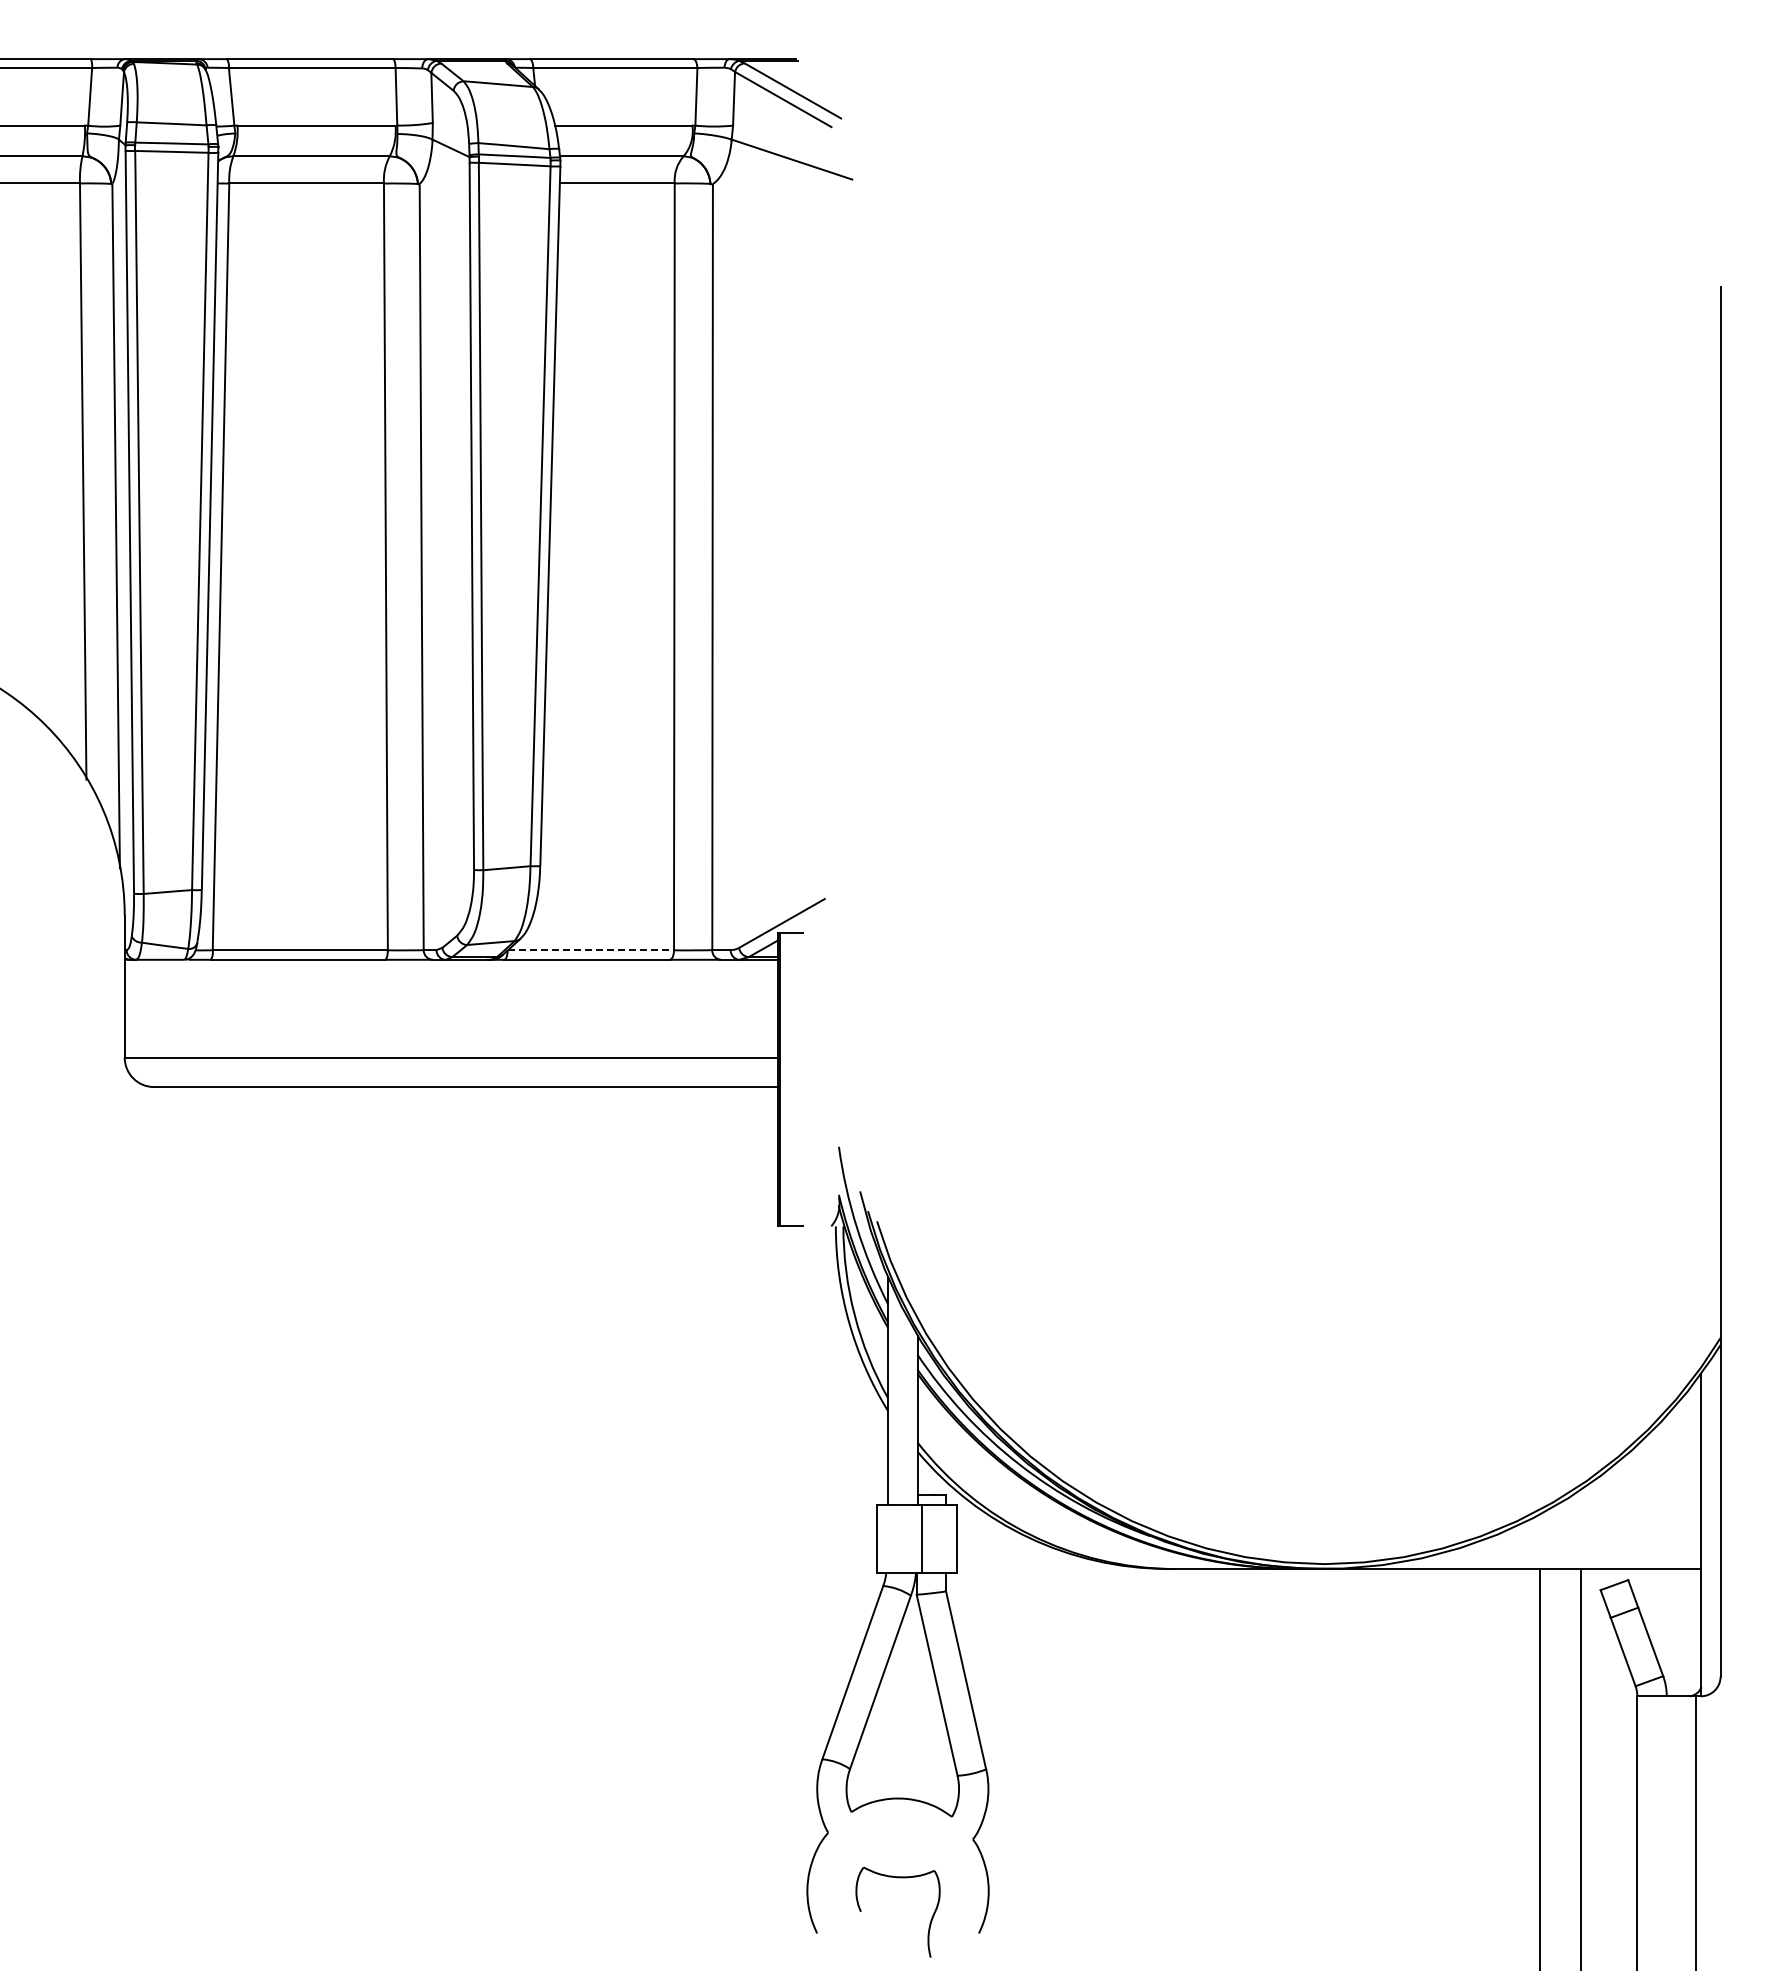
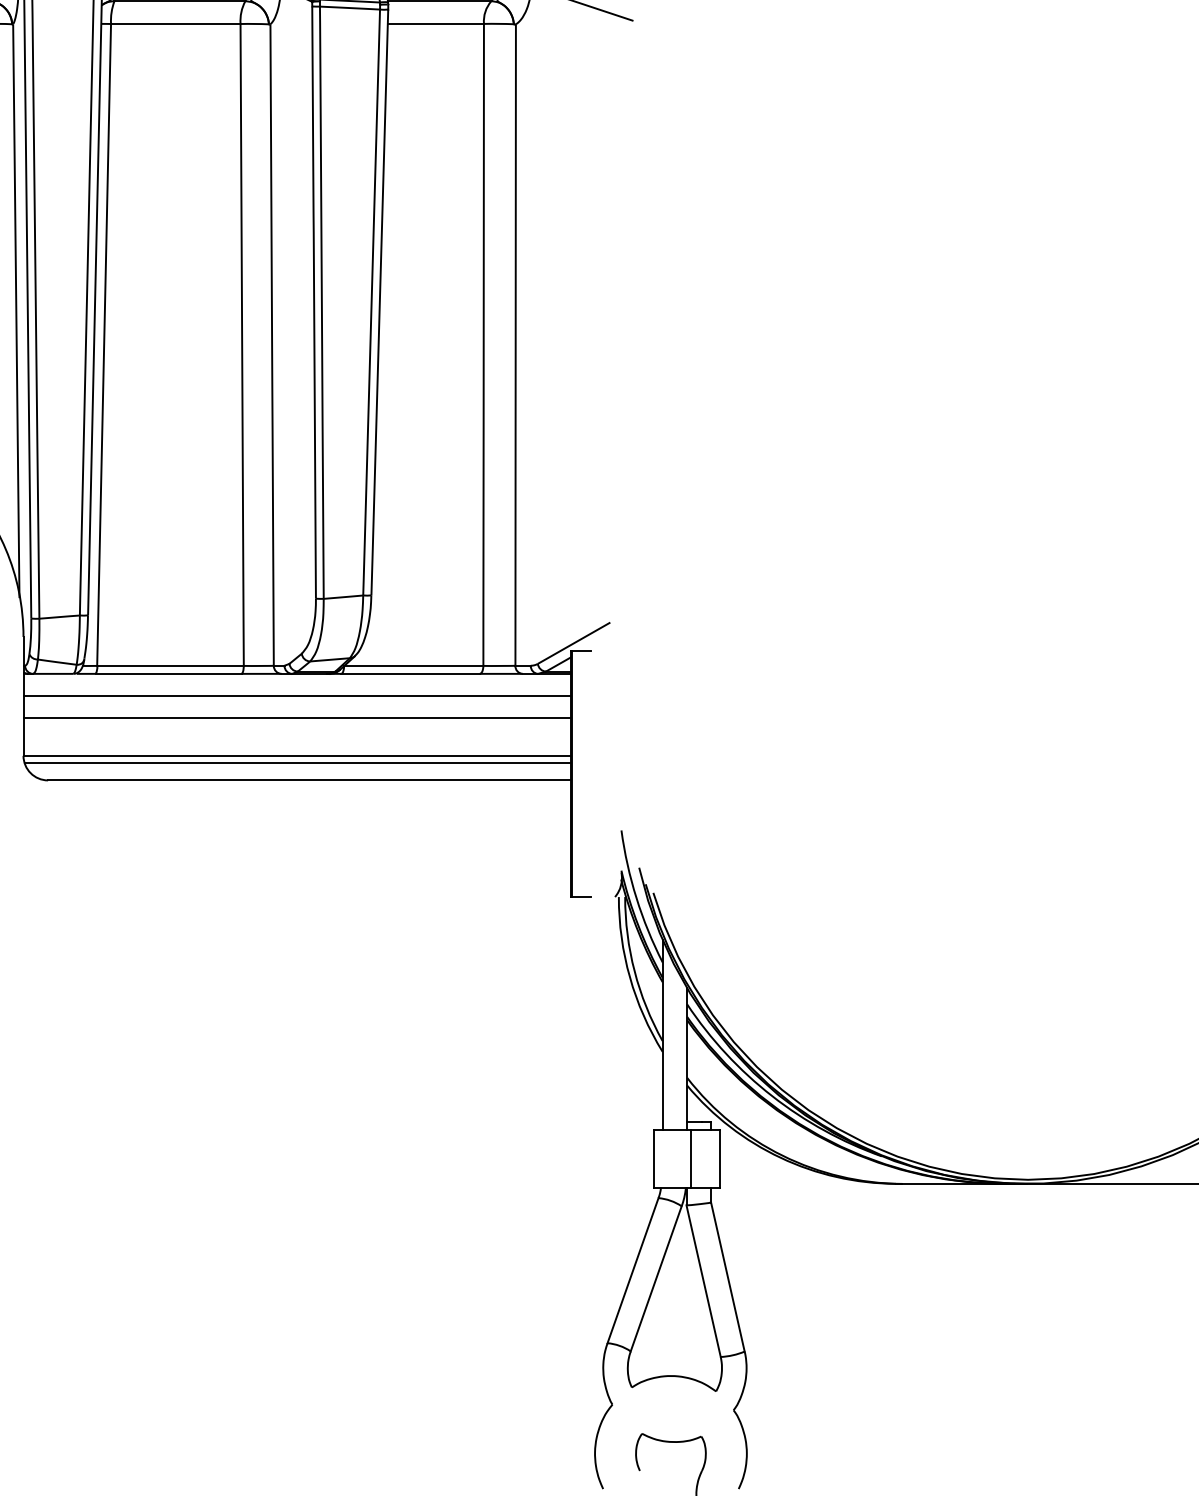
line: (591, 950) -> (414, 666), dashed -> solid
line: (451, 986) -> (297, 696), added
line: (451, 1012) -> (297, 717), added
line: (452, 1066) -> (297, 763), added

